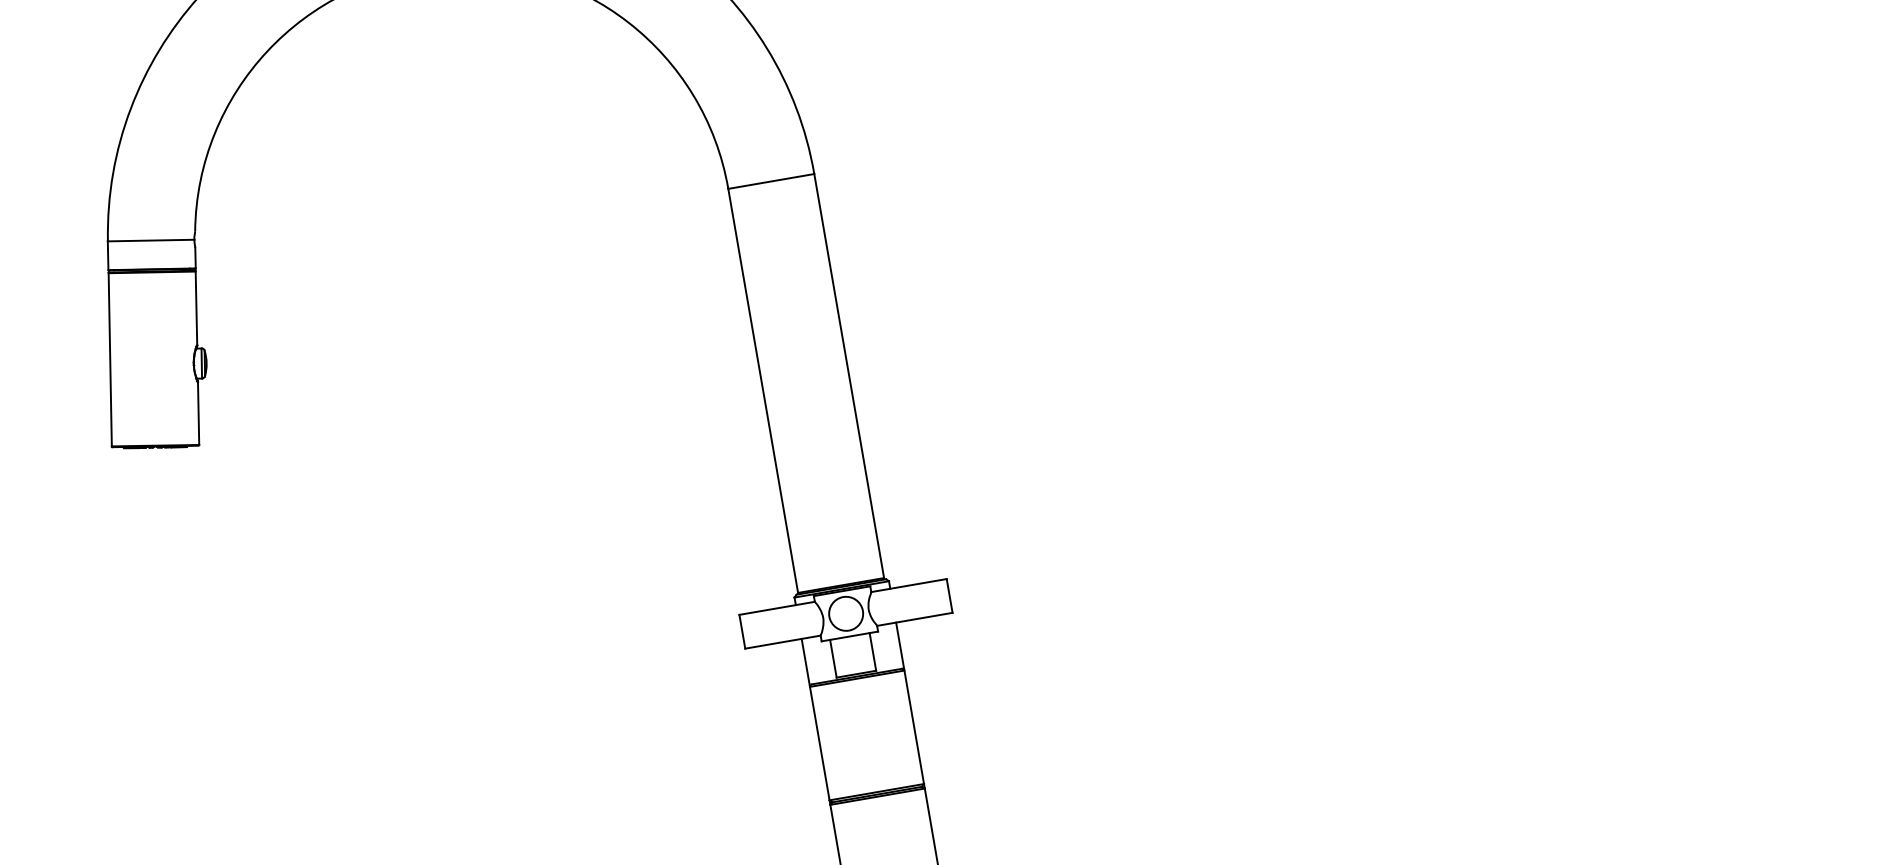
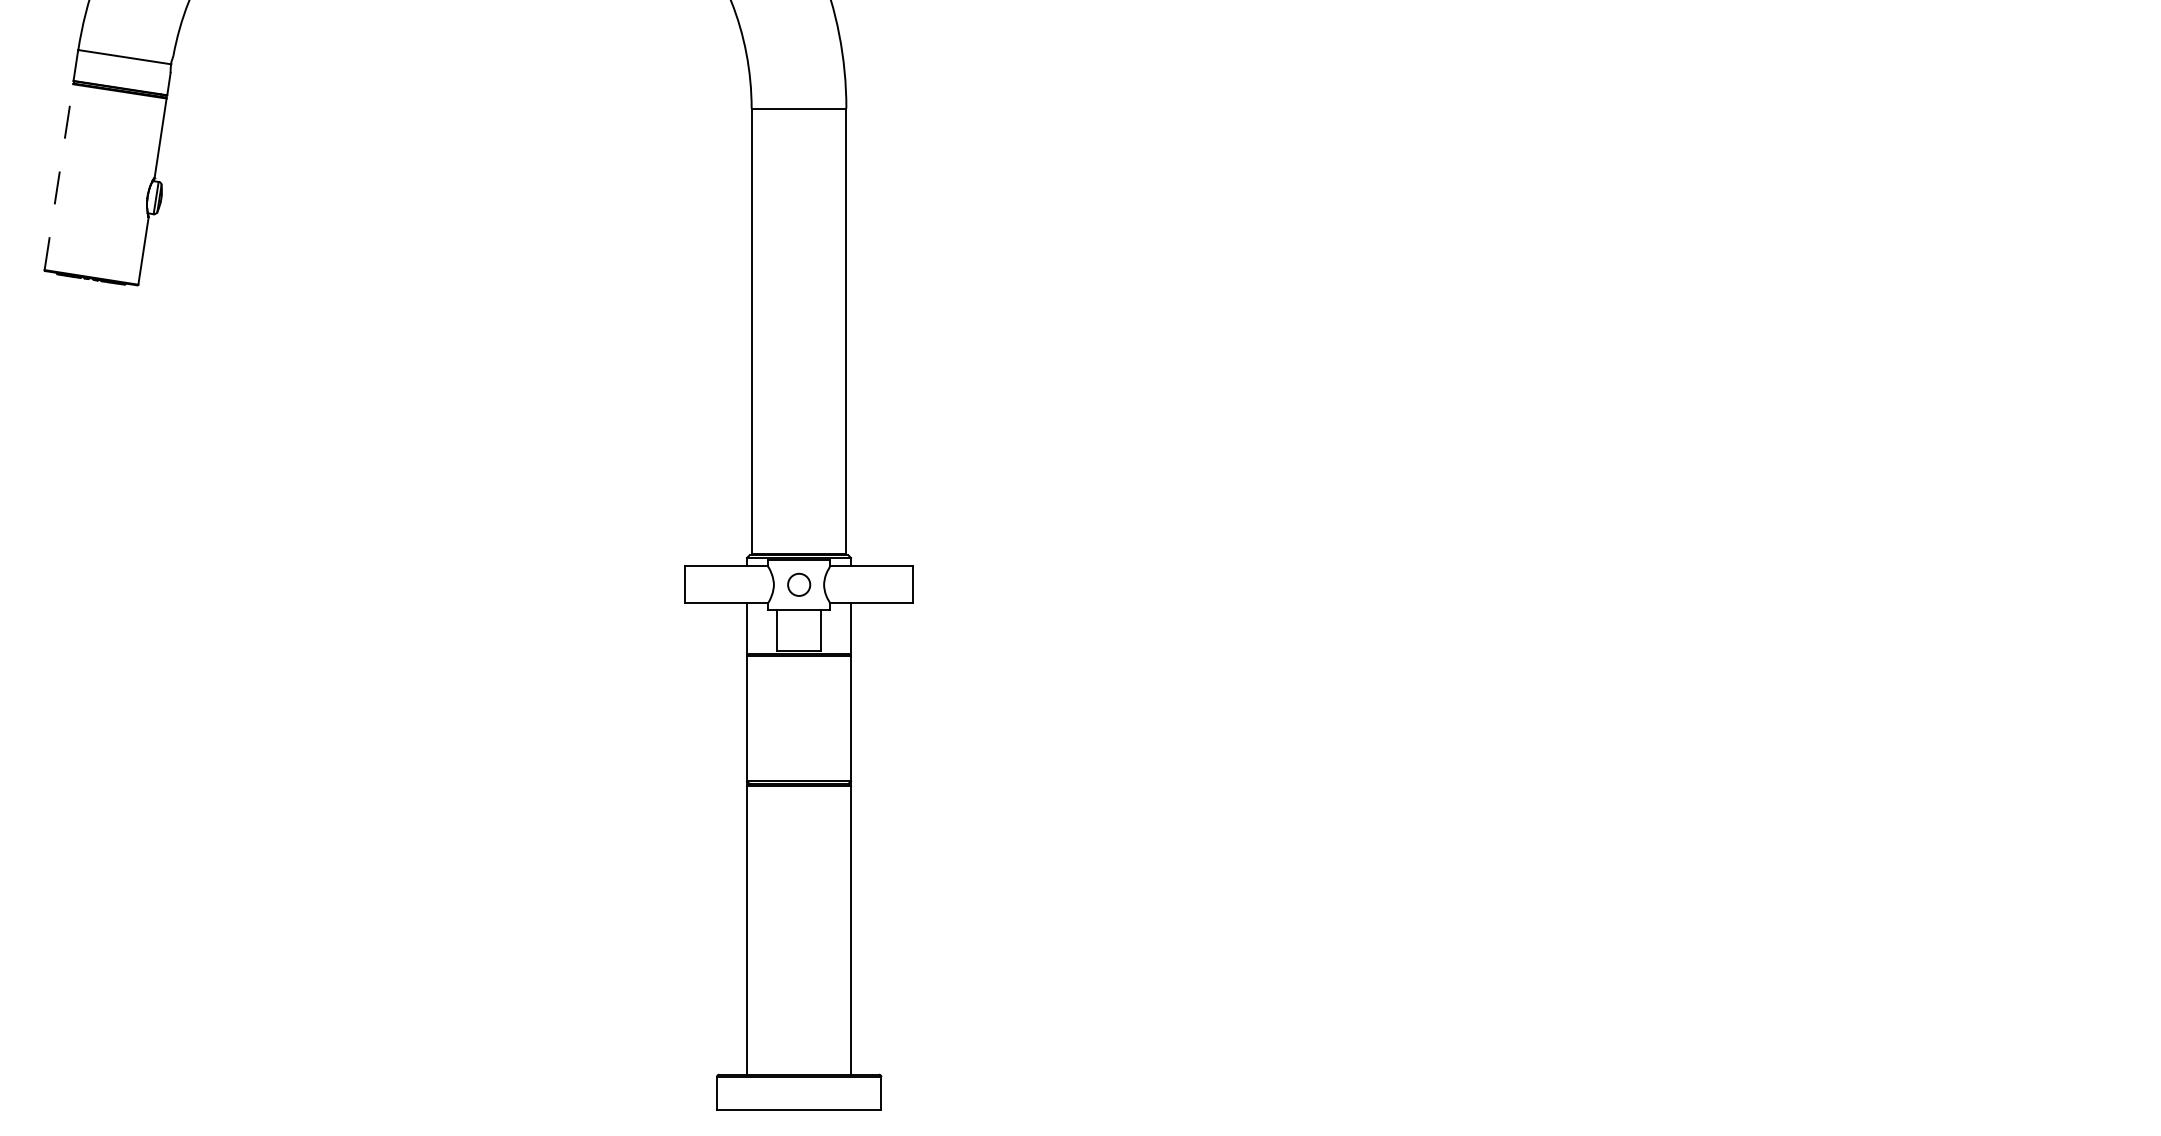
line: (109, 360) -> (58, 177), solid -> dashed
circle: (845, 613) -> (798, 584), size x0.6

